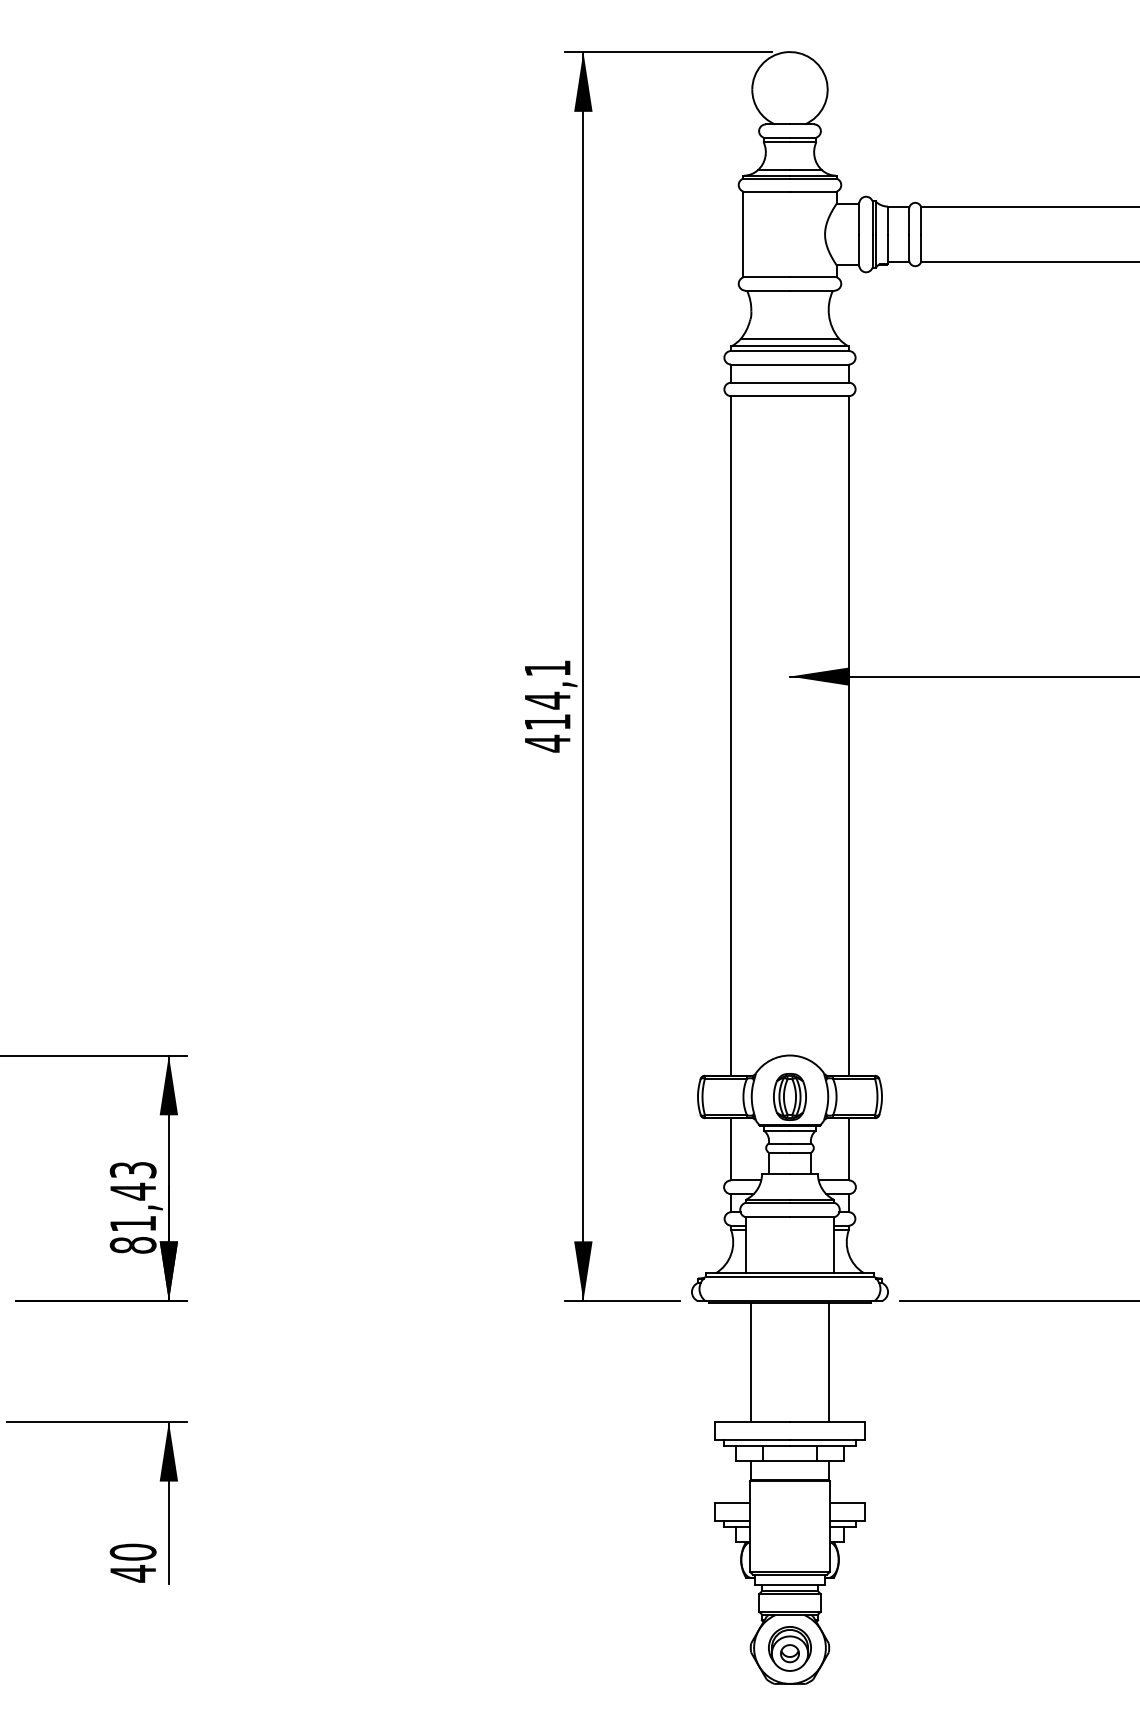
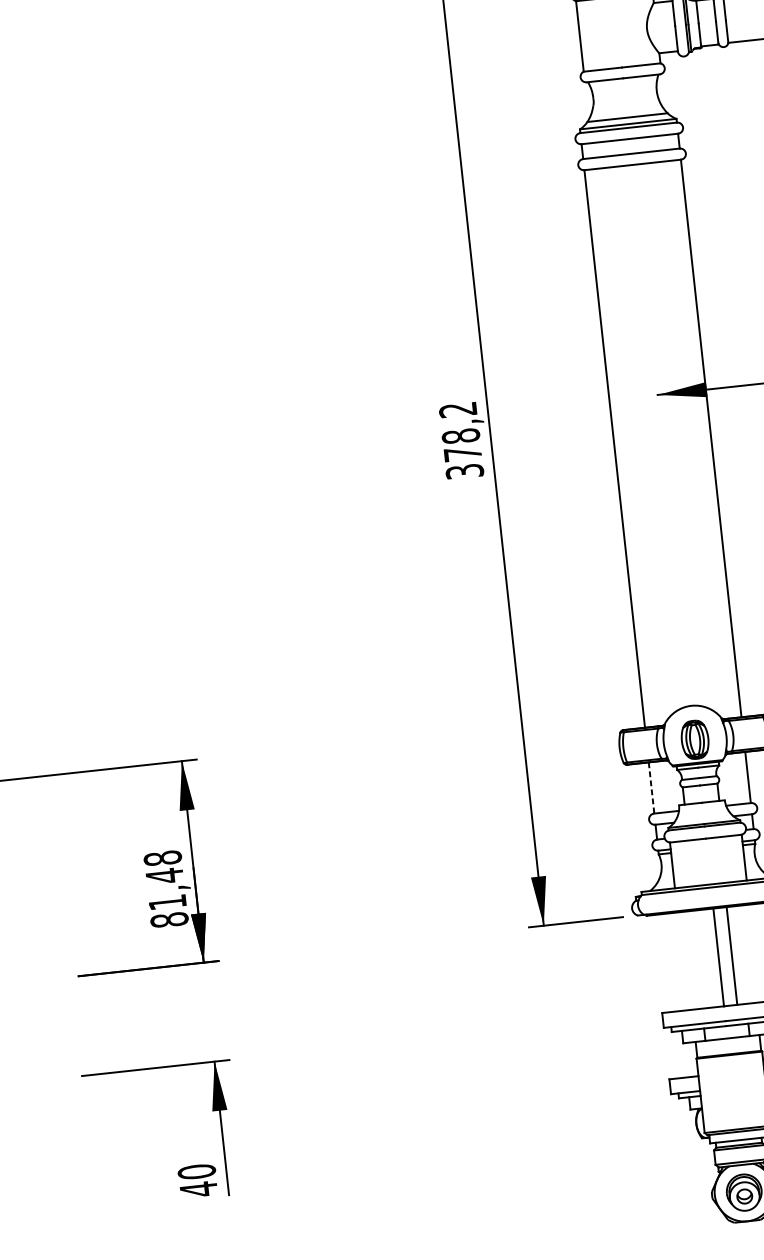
text: (547, 706) -> (461, 441), 414,1 -> 378,2
line: (731, 1149) -> (651, 788), solid -> dashed
text: (132, 1169) -> (162, 857), 81,43 -> 81,48
line: (751, 1361) -> (732, 955), moved
line: (828, 1361) -> (718, 956), moved

